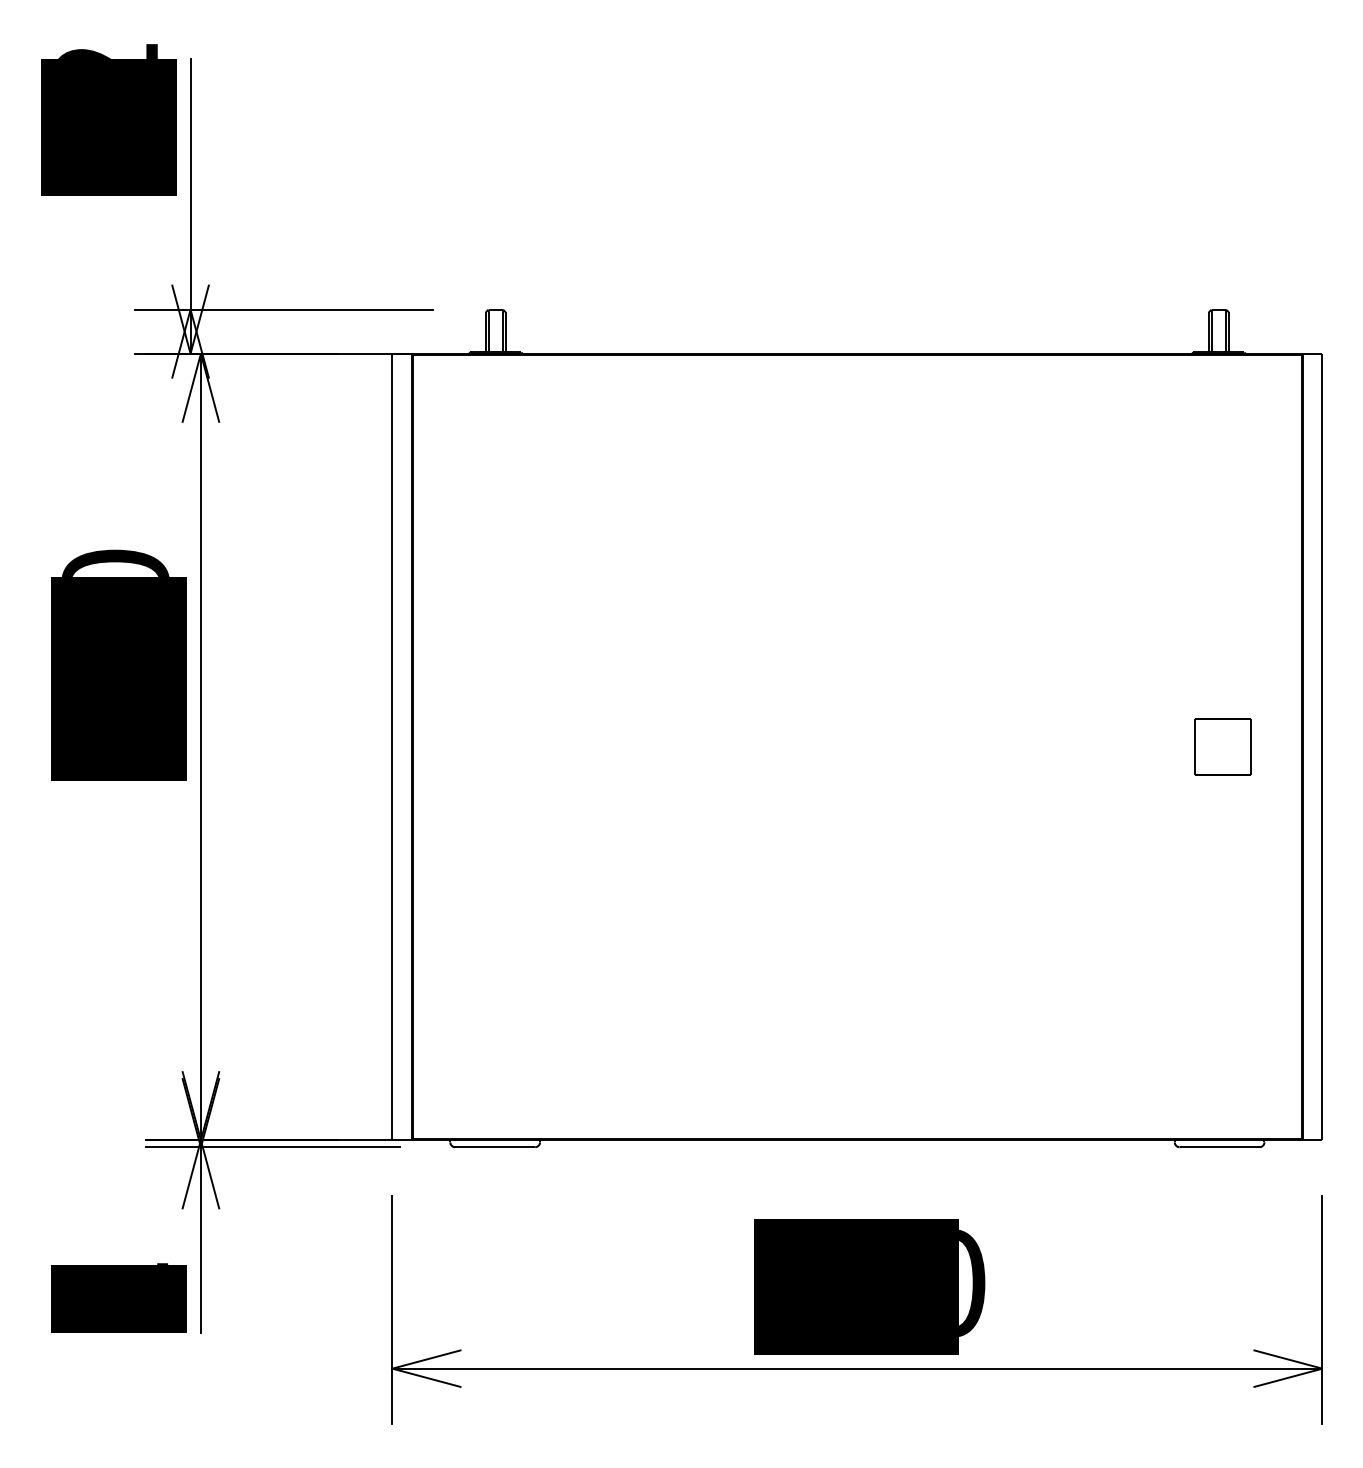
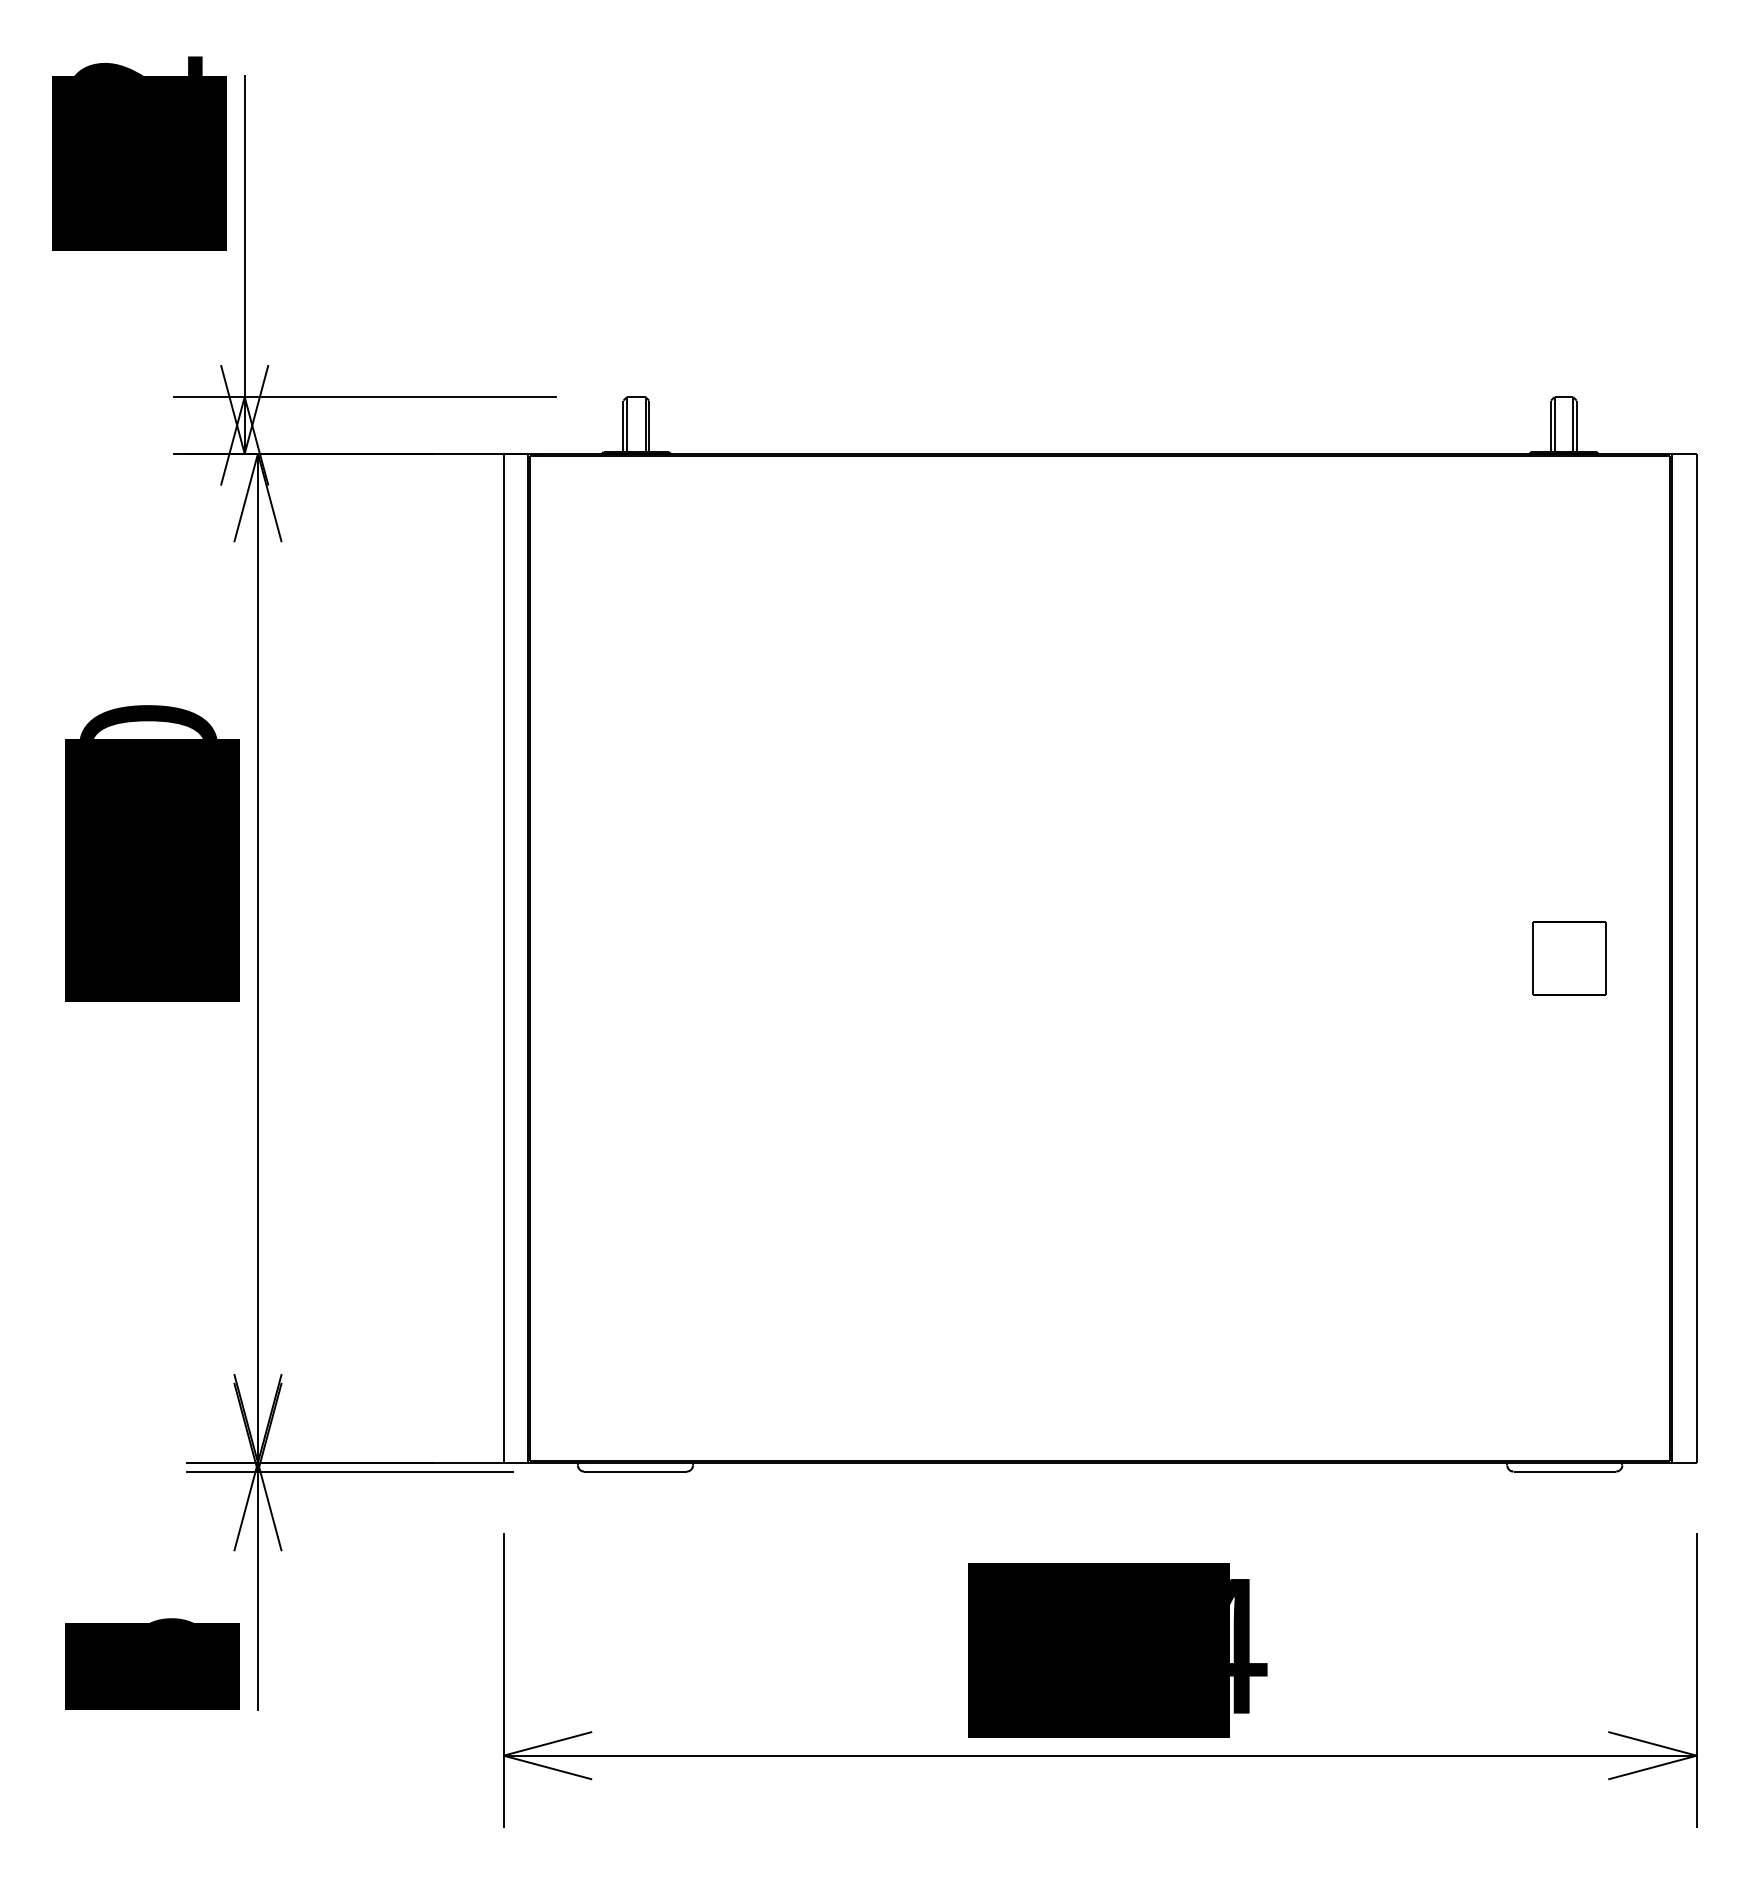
text: (142, 1263) -> (182, 1620), 1 -> 5
text: (973, 1283) -> (1248, 1646), 720 -> 674

